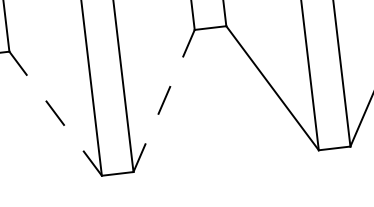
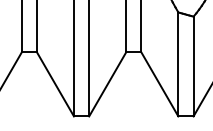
line: (163, 101) -> (107, 84), dashed -> solid
line: (55, 113) -> (55, 84), dashed -> solid

